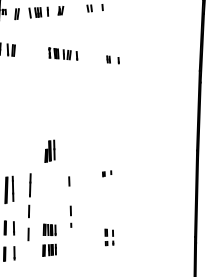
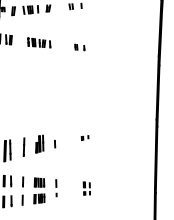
part: (63, 53) -> (39, 42), moved
part: (112, 59) -> (79, 47), moved
part: (49, 150) -> (39, 143), moved
line: (71, 215) -> (56, 187), moved
line: (28, 218) -> (22, 187), moved

